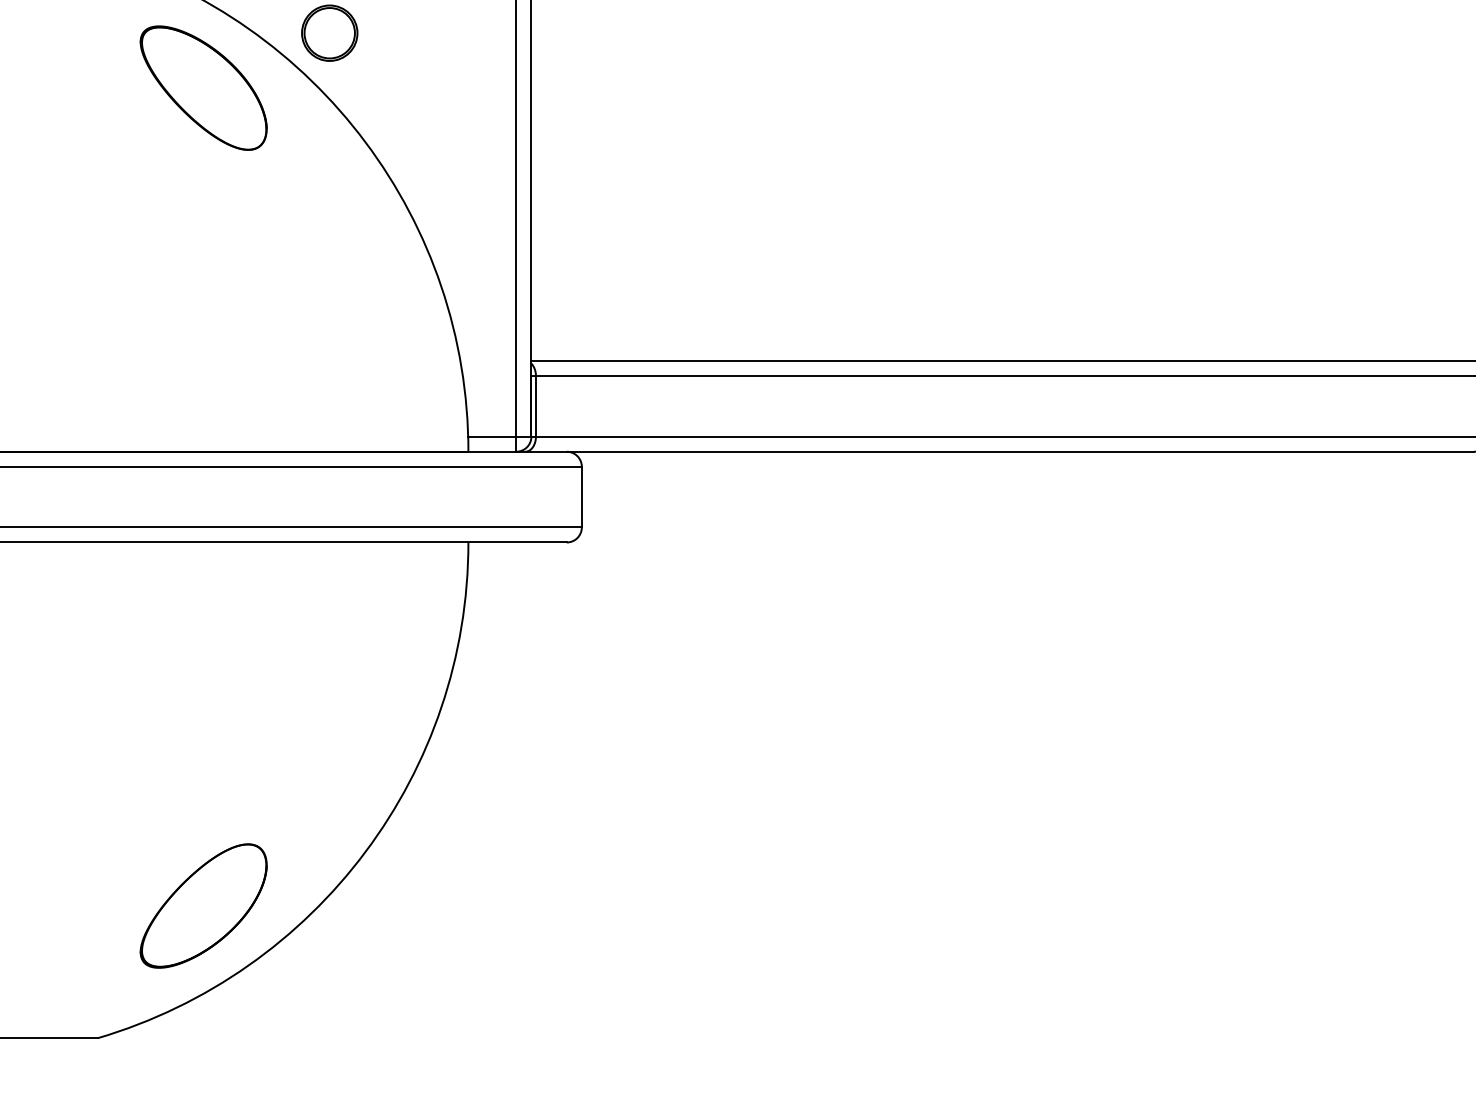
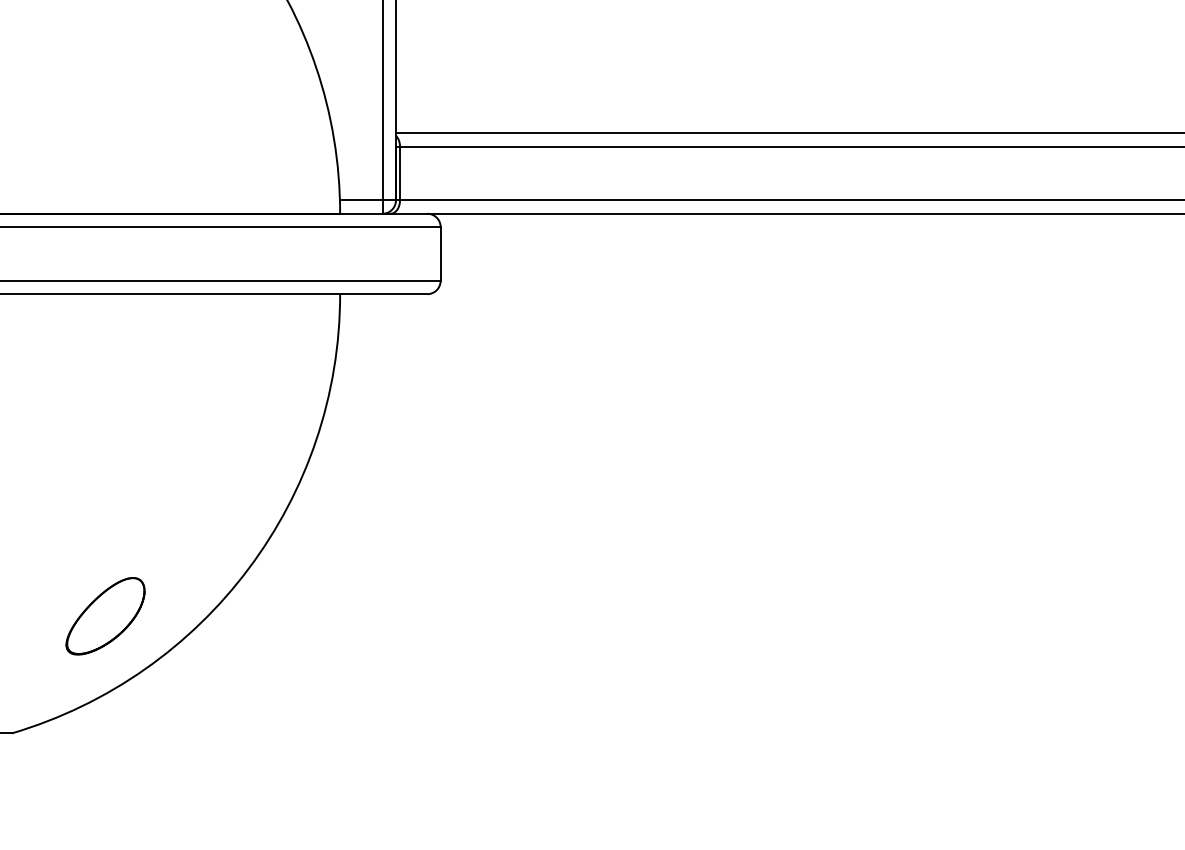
part: (203, 905) -> (105, 615), size x0.7

